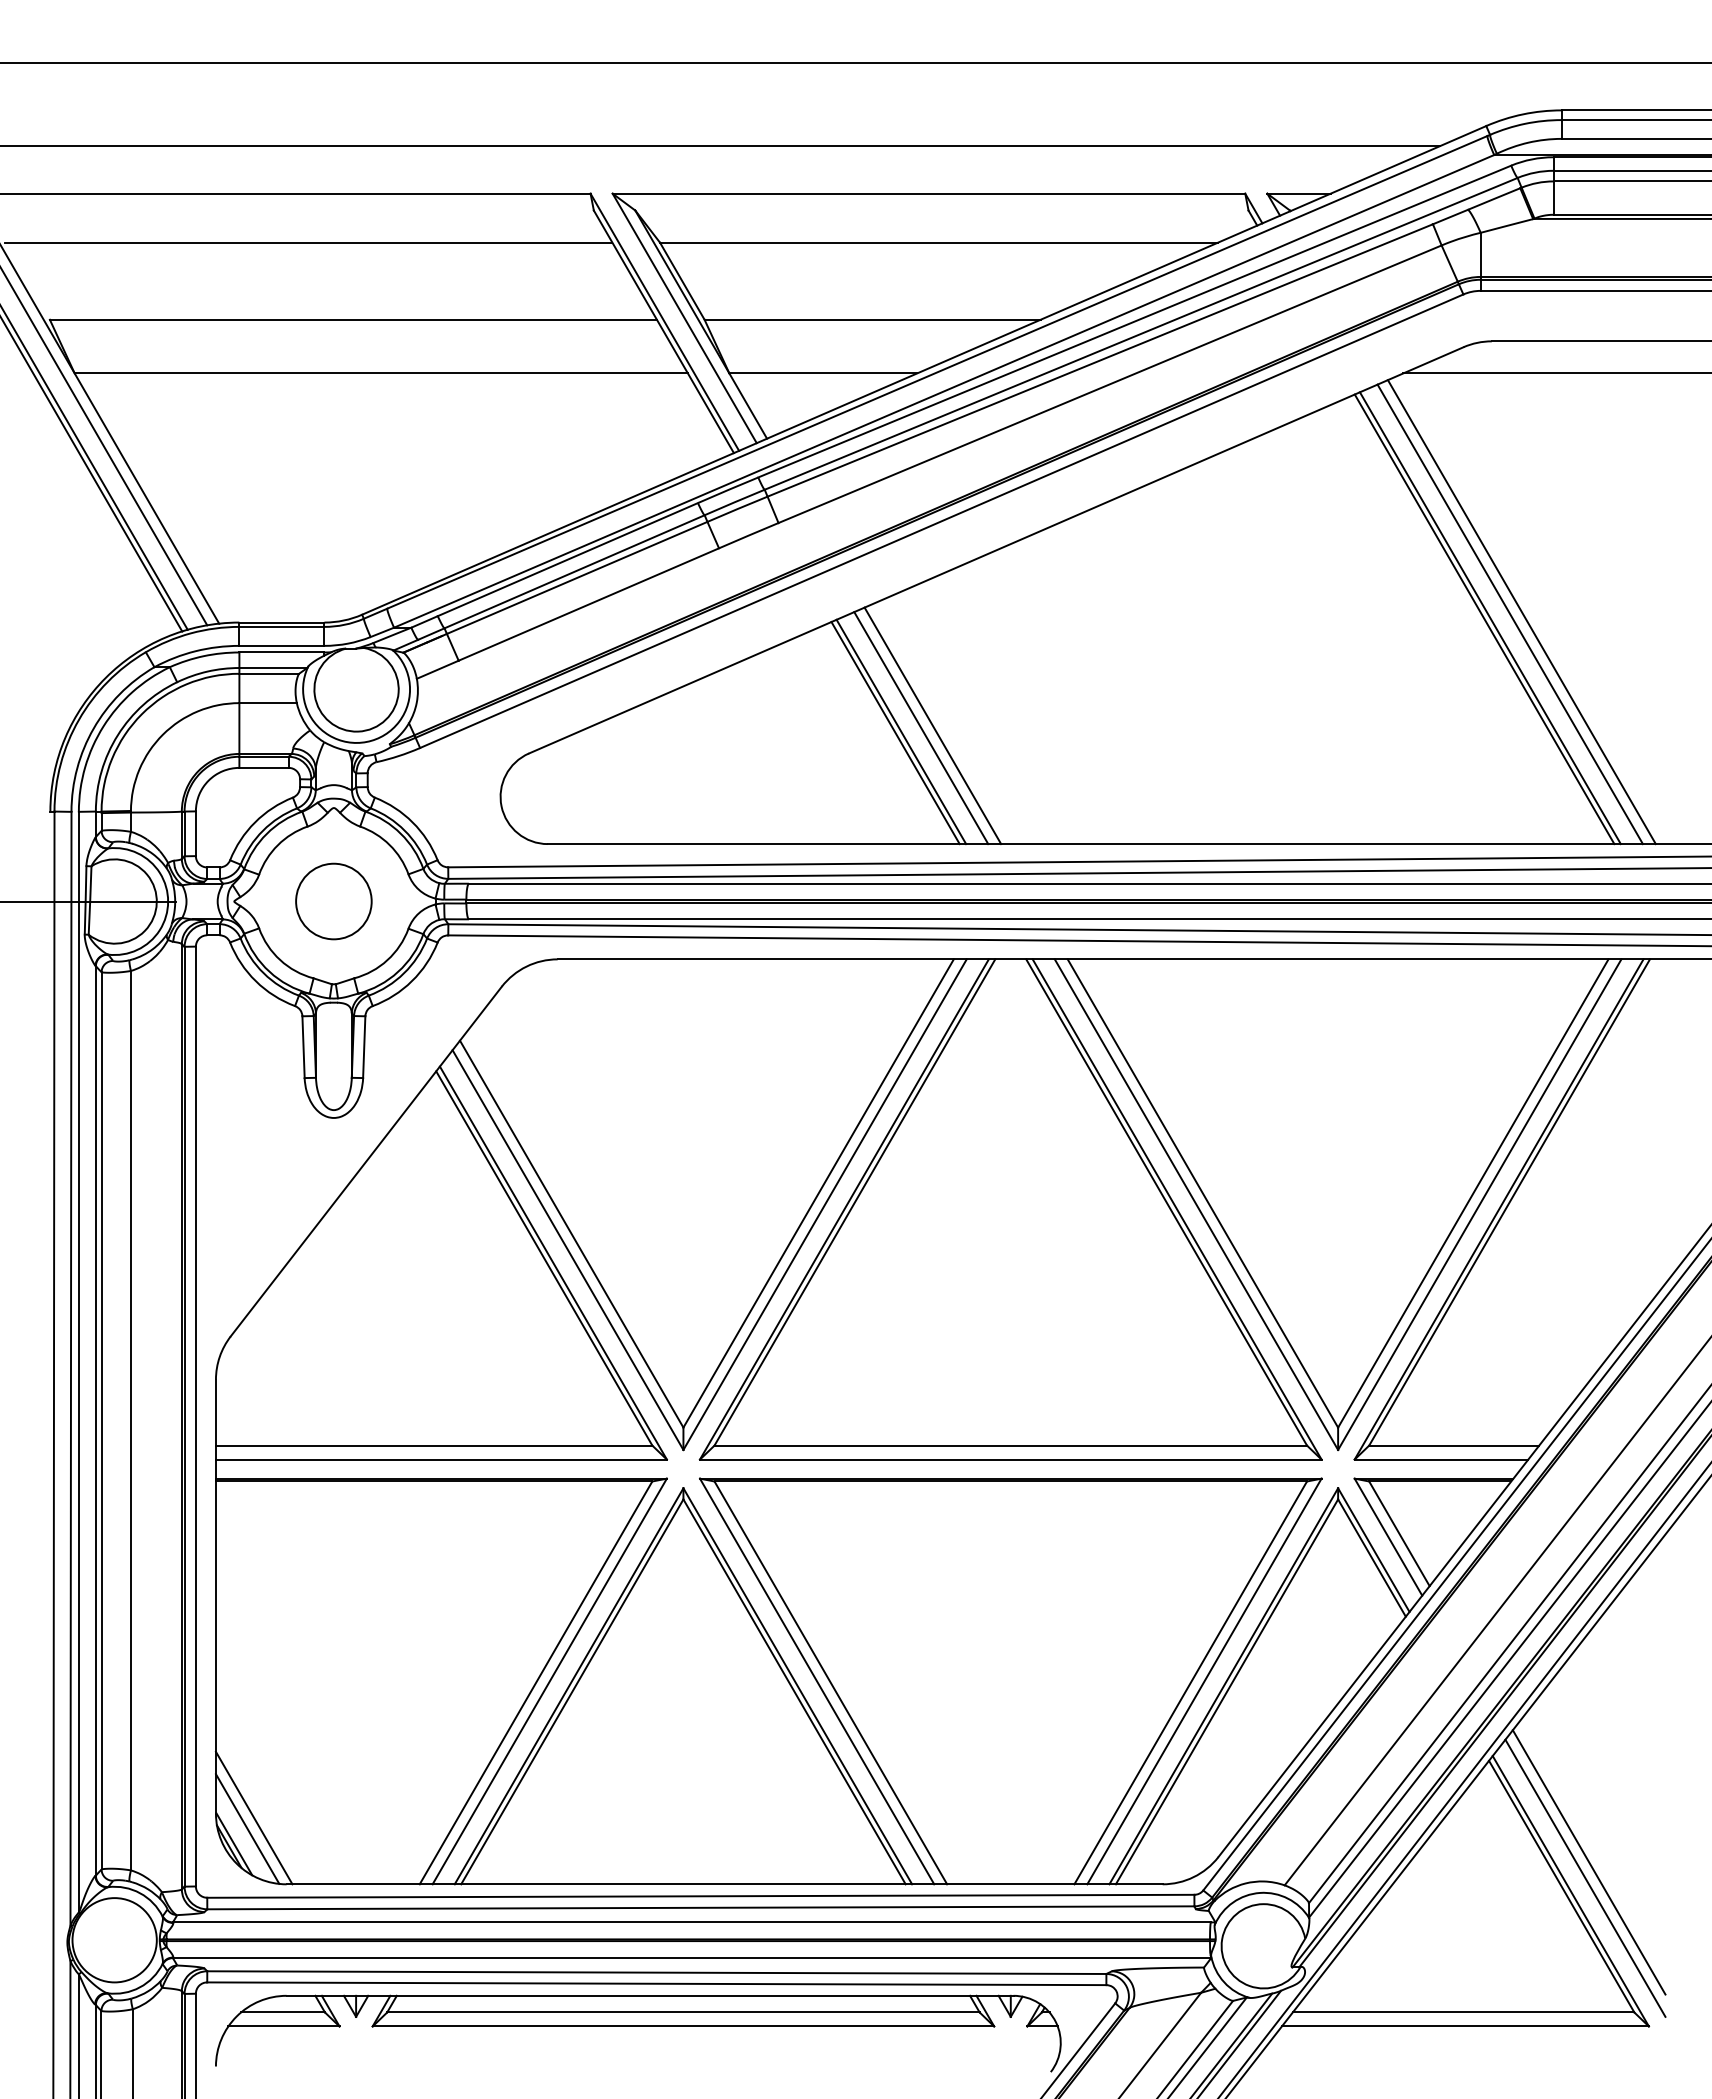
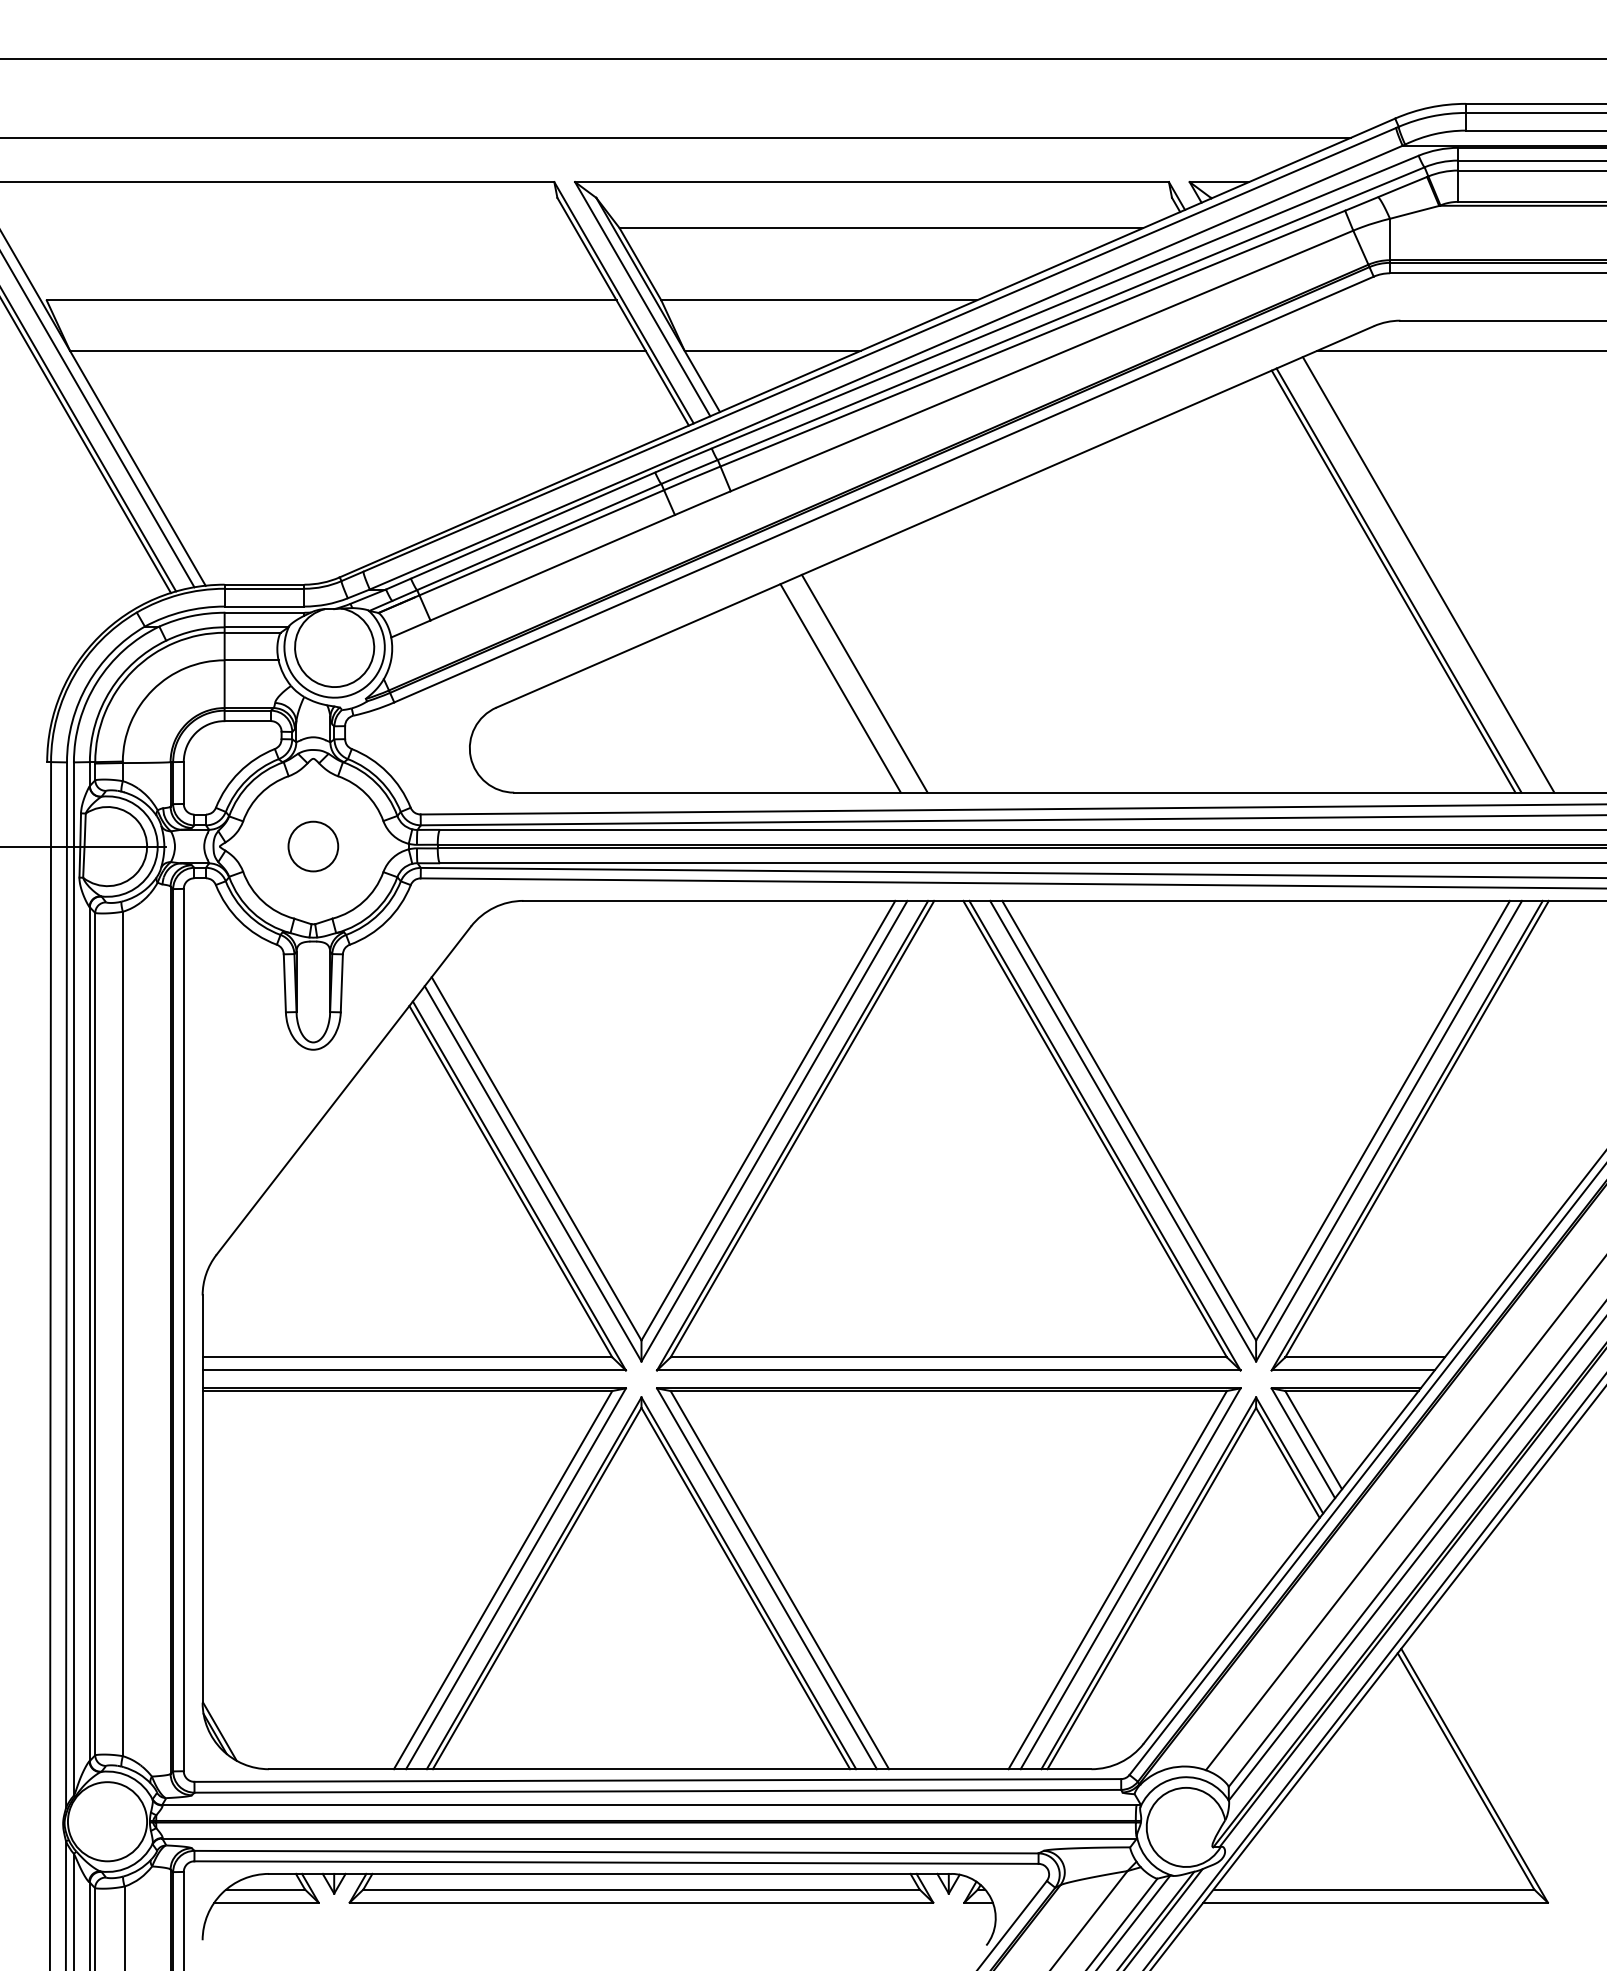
line: (308, 242) -> (289, 227), removed
line: (1509, 614) -> (1417, 577), removed
line: (932, 725) -> (875, 681), removed
line: (901, 731) -> (846, 686), removed
circle: (333, 901) -> (312, 846), size x0.7
line: (253, 1817) -> (237, 1706), removed
line: (247, 1828) -> (232, 1716), removed
line: (1588, 1862) -> (1491, 1748), removed
line: (1585, 1877) -> (1488, 1762), removed

